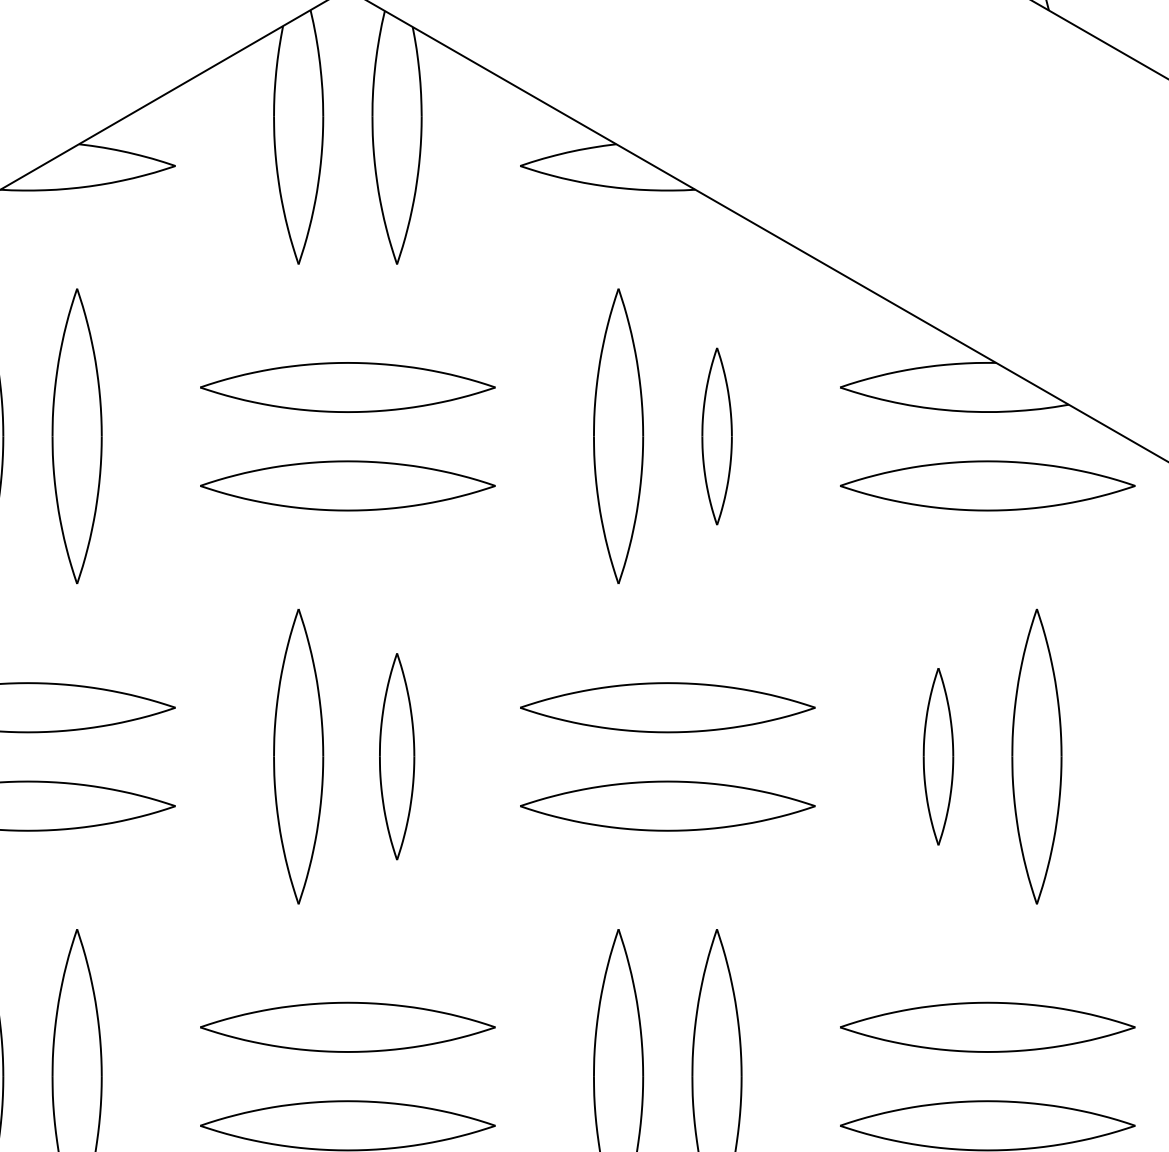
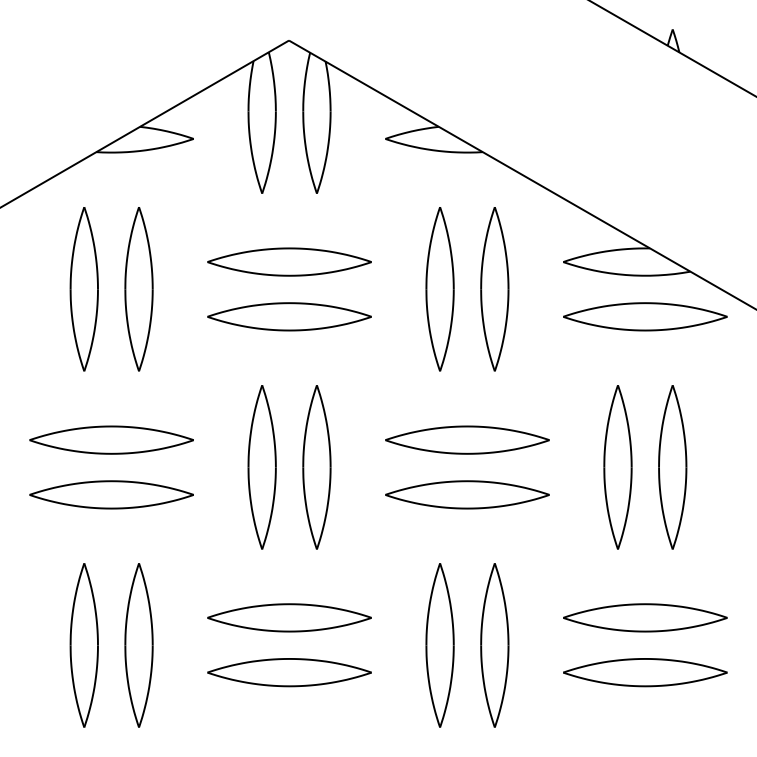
part: (716, 436) -> (494, 289), size x1.67
part: (396, 756) -> (316, 467), size x1.43
part: (937, 756) -> (617, 467), size x1.67

